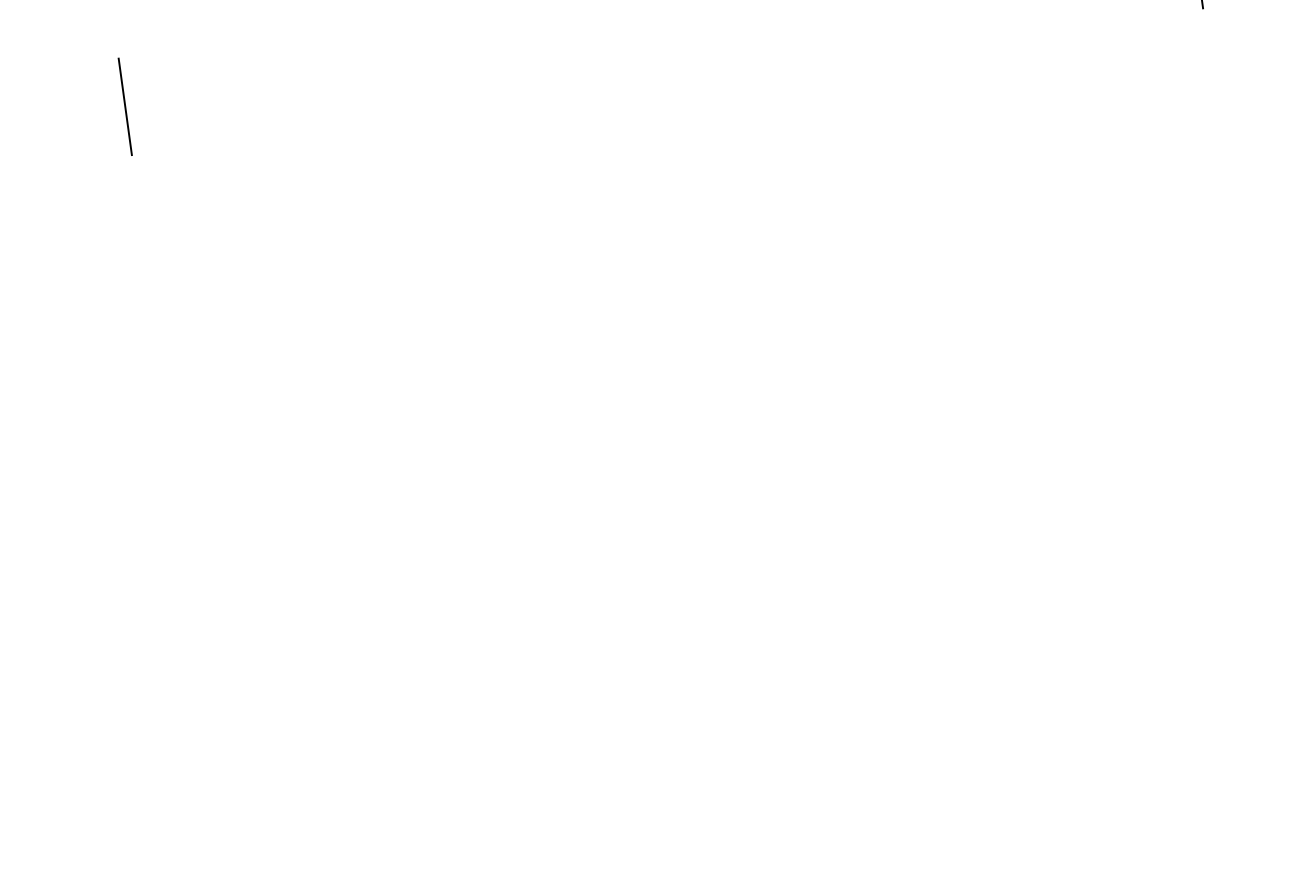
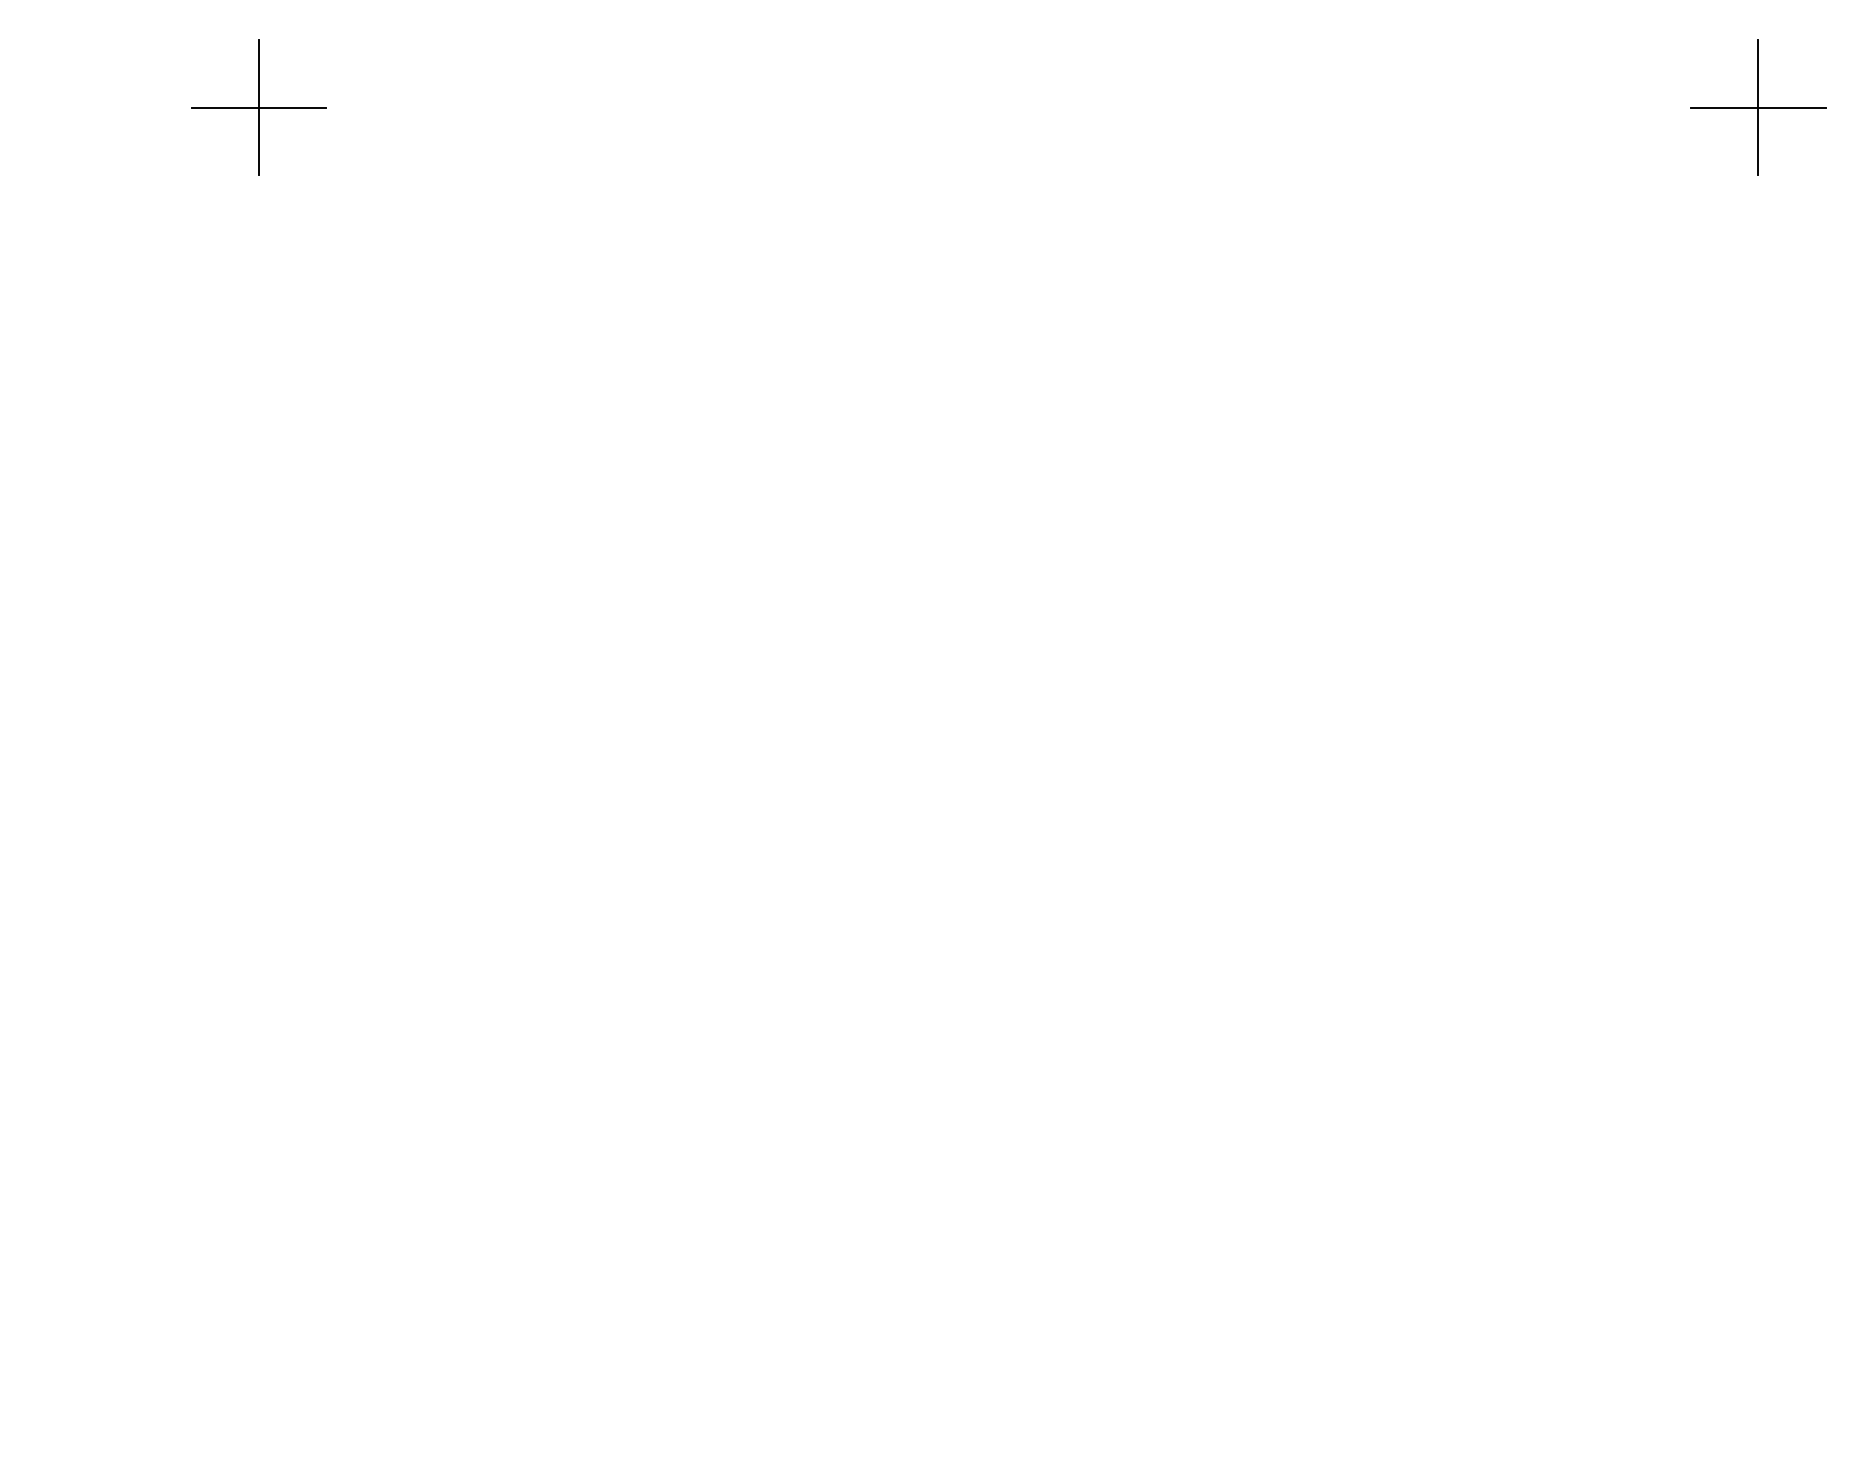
line: (124, 106) -> (258, 107), added

